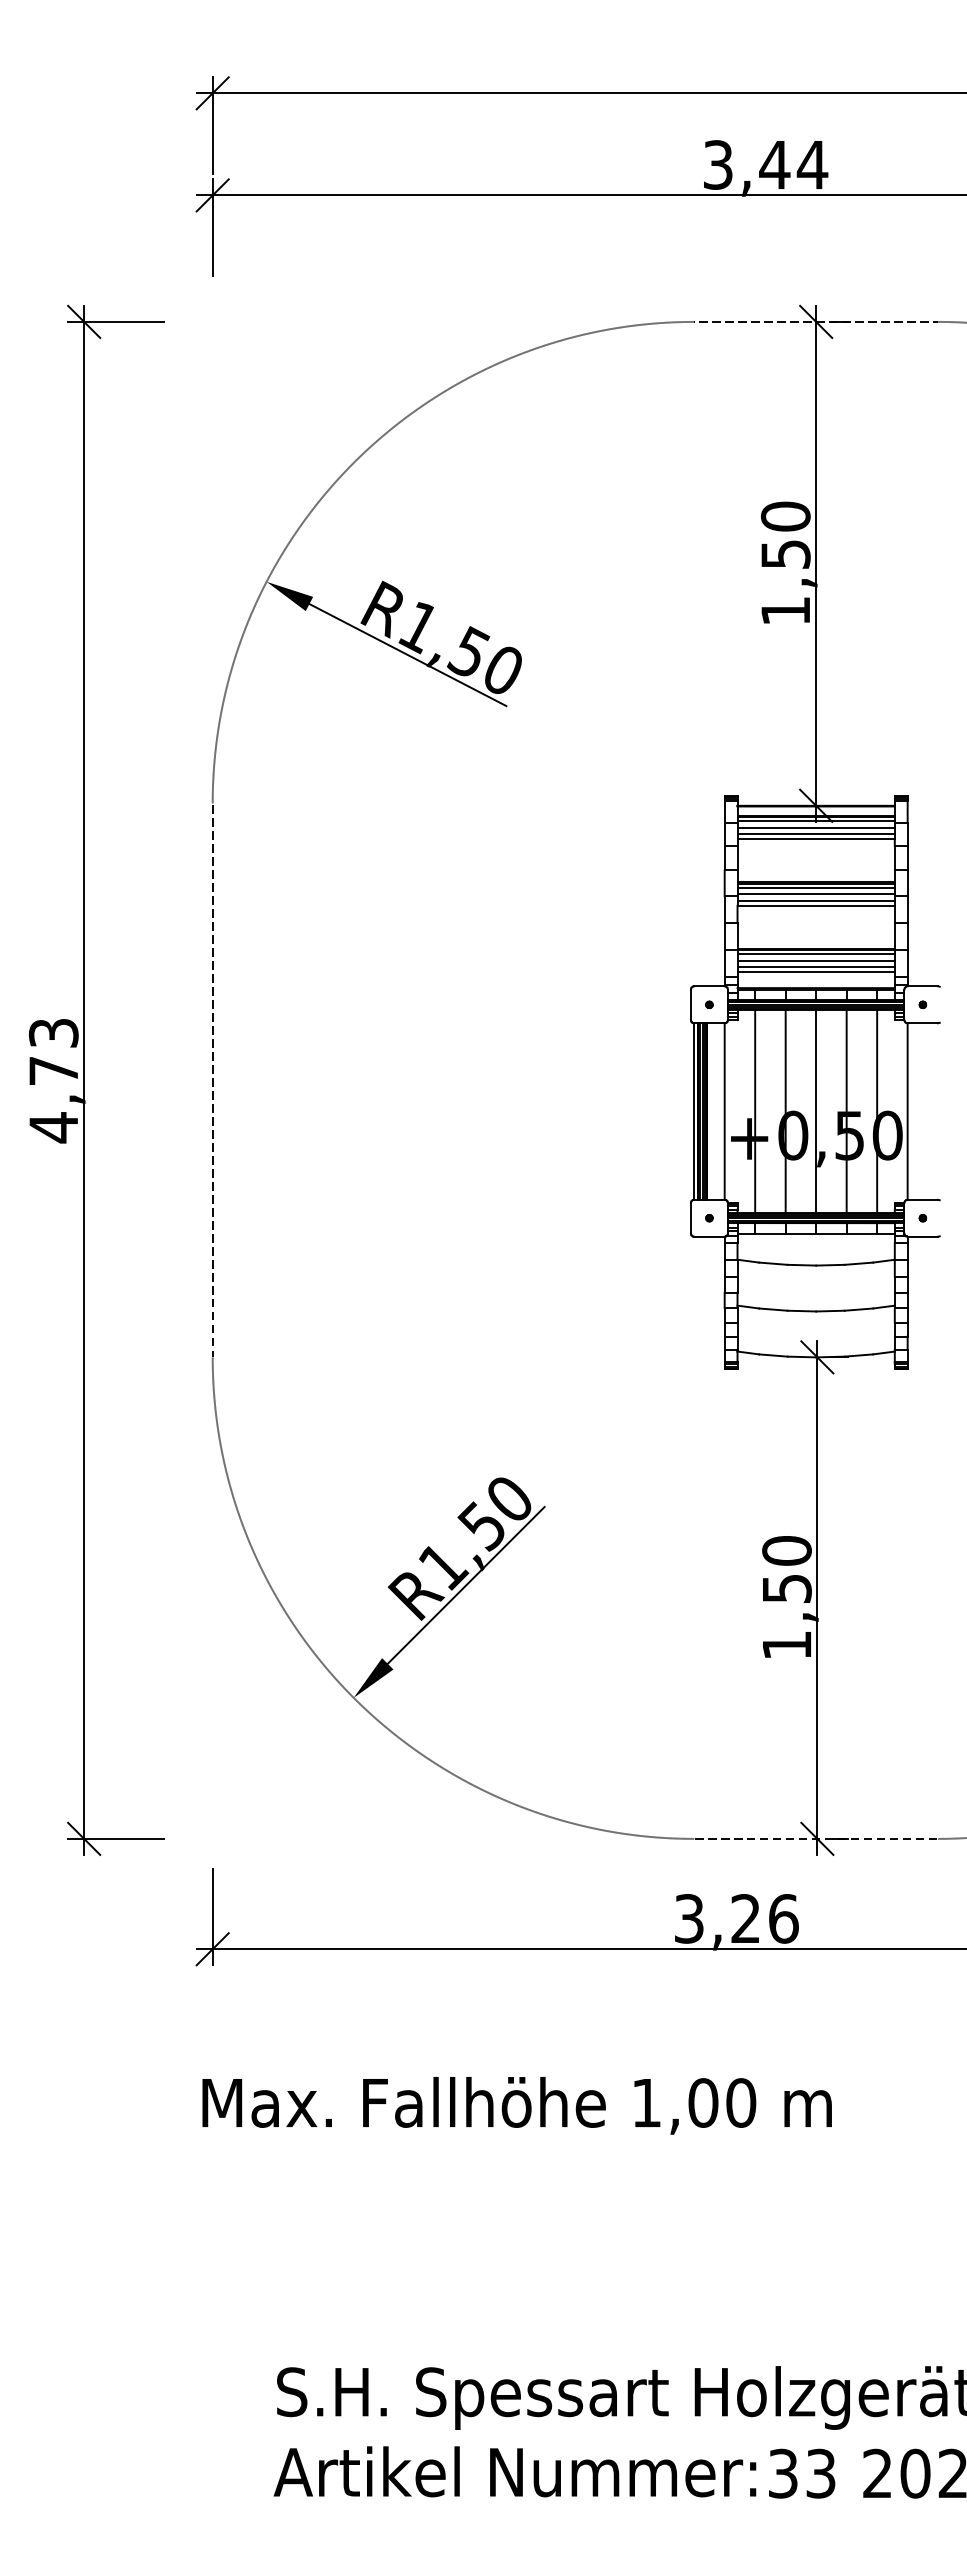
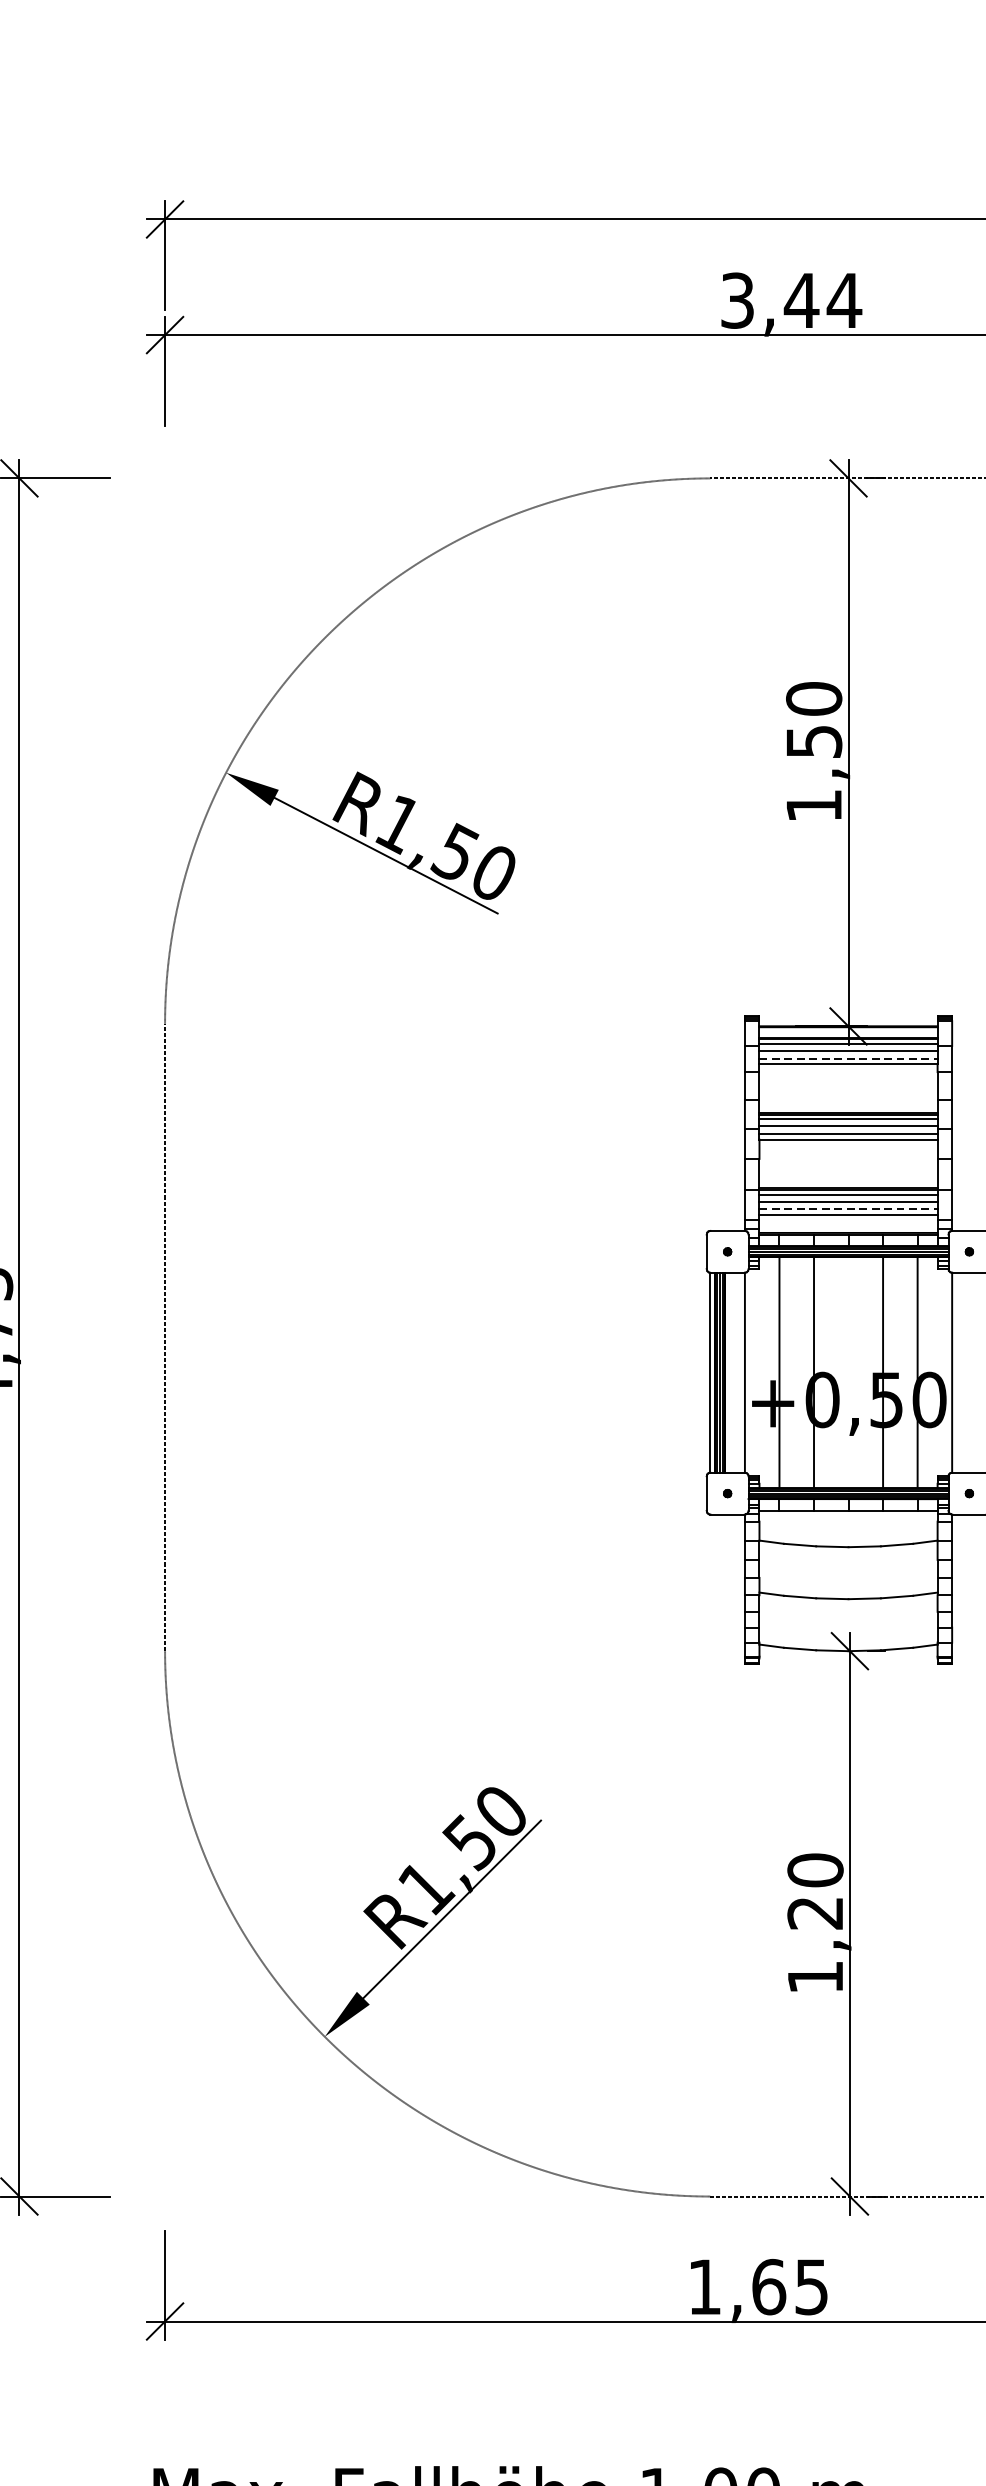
line: (816, 834) -> (848, 1058), solid -> dashed
line: (816, 967) -> (848, 1209), solid -> dashed
line: (816, 1111) -> (848, 1372), removed
text: (786, 1589) -> (814, 1914), 1,50 -> 1,20
text: (736, 1918) -> (758, 2286), 3,26 -> 1,65

